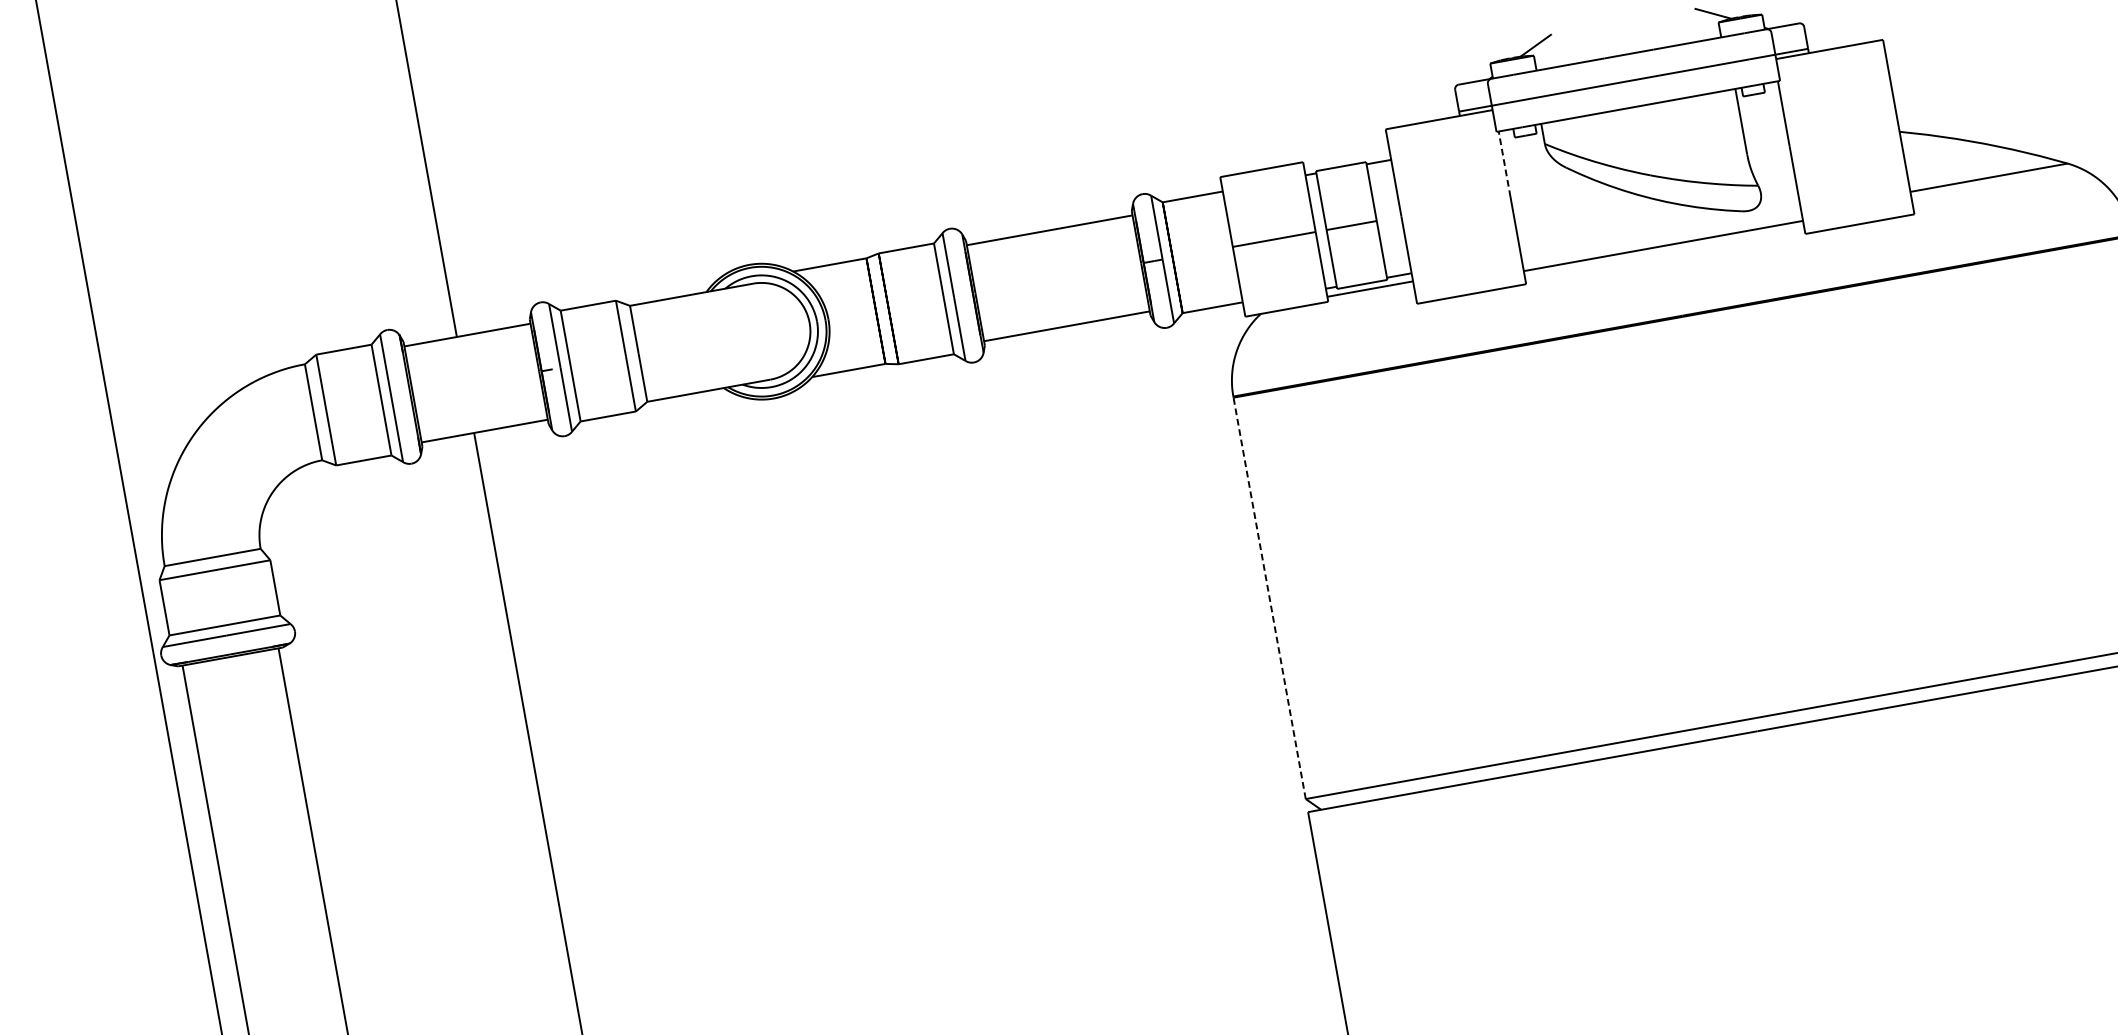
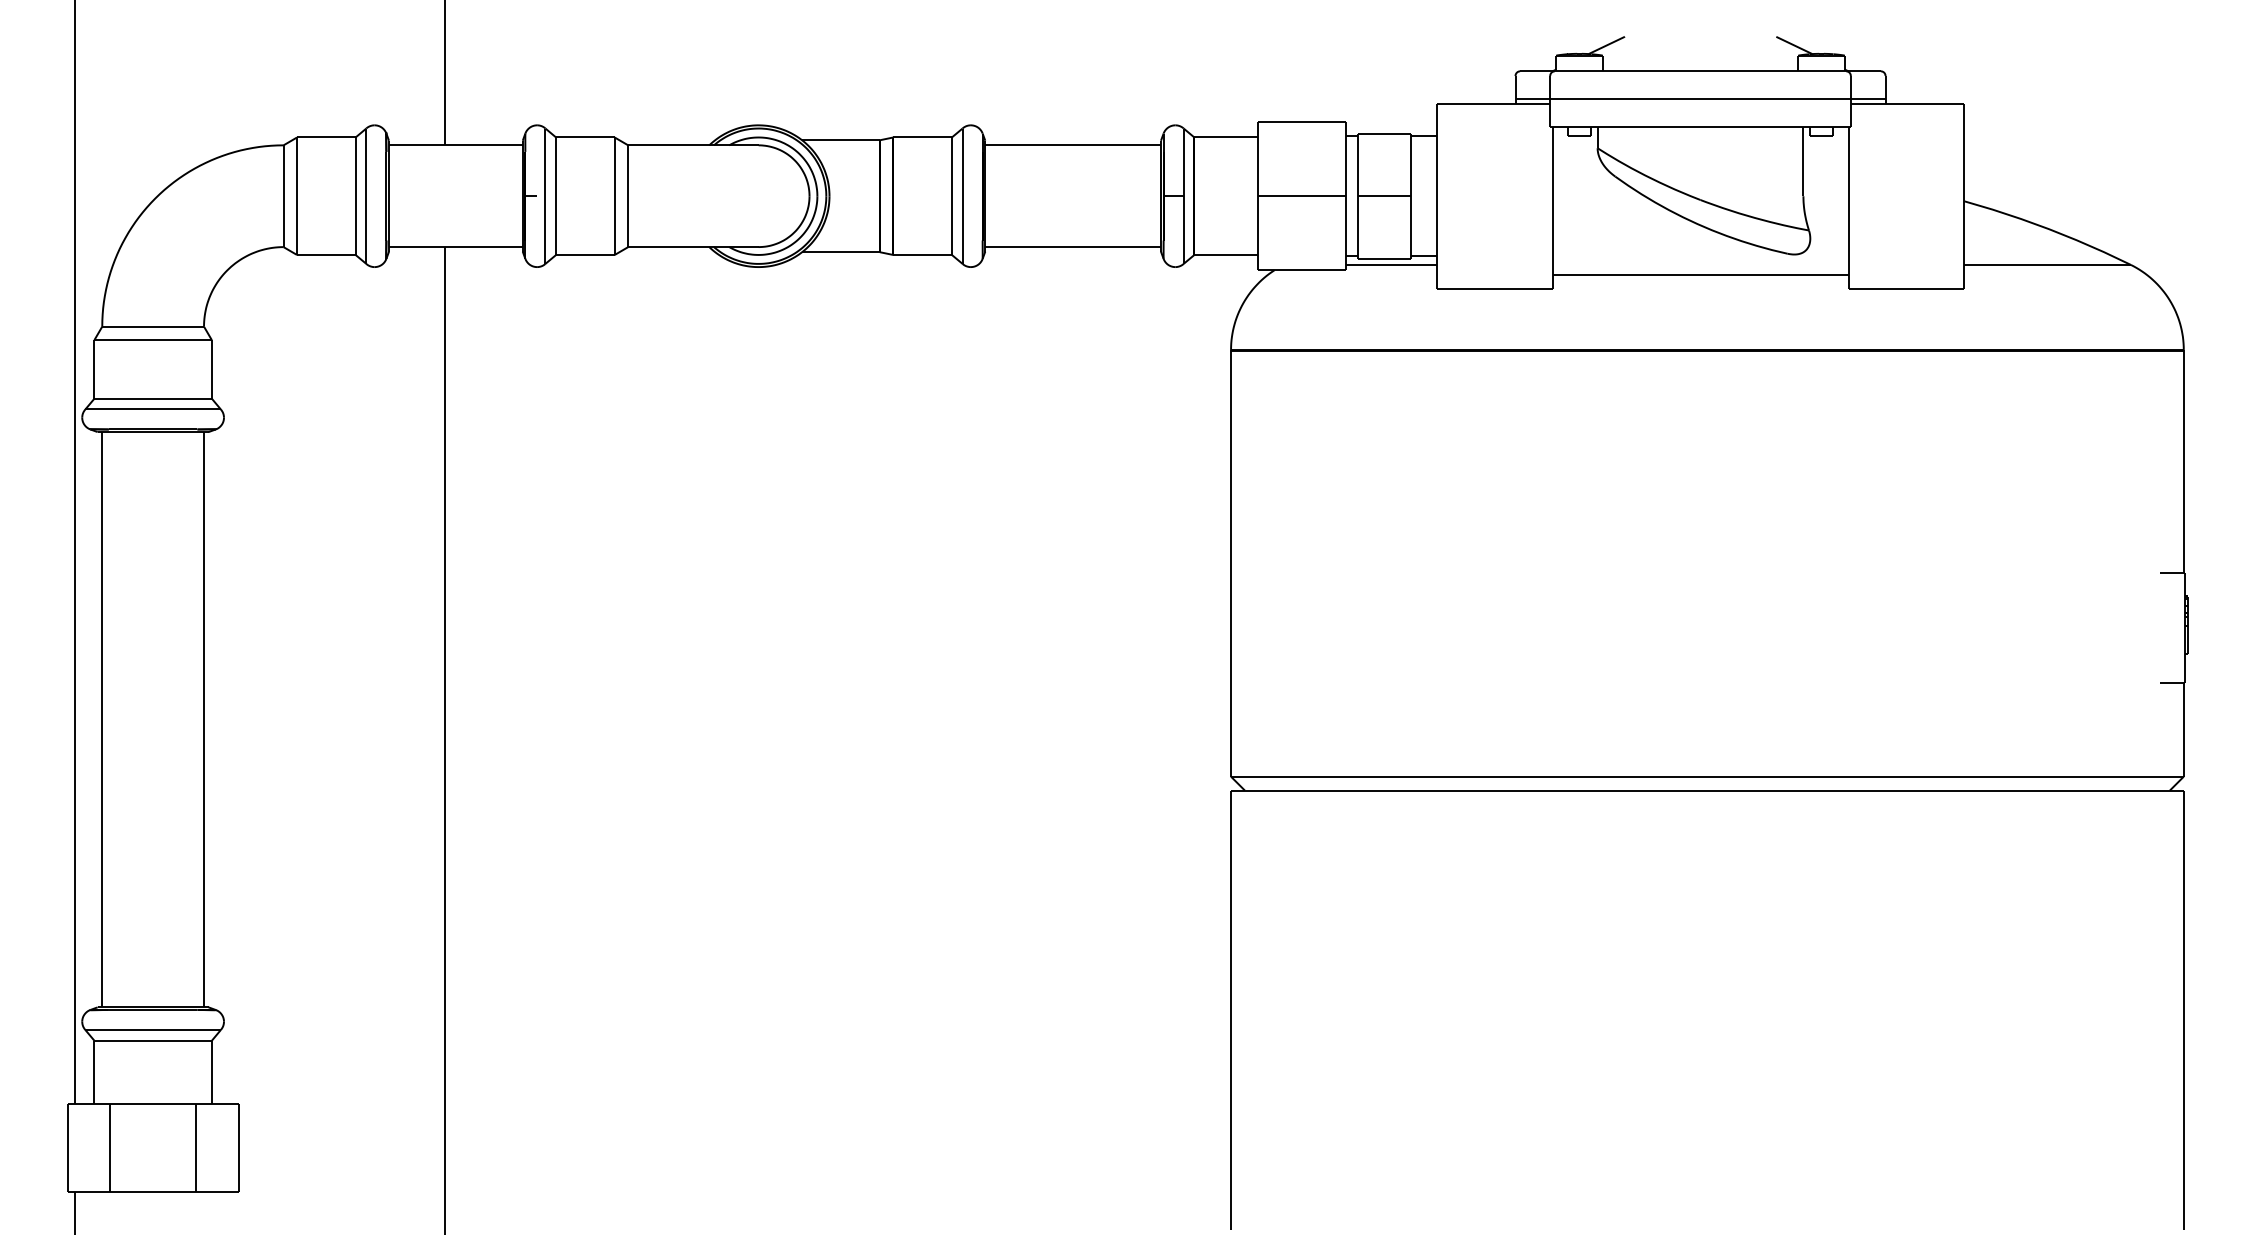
line: (1504, 164) -> (1552, 161), dashed -> solid
line: (1270, 597) -> (1231, 563), dashed -> solid

